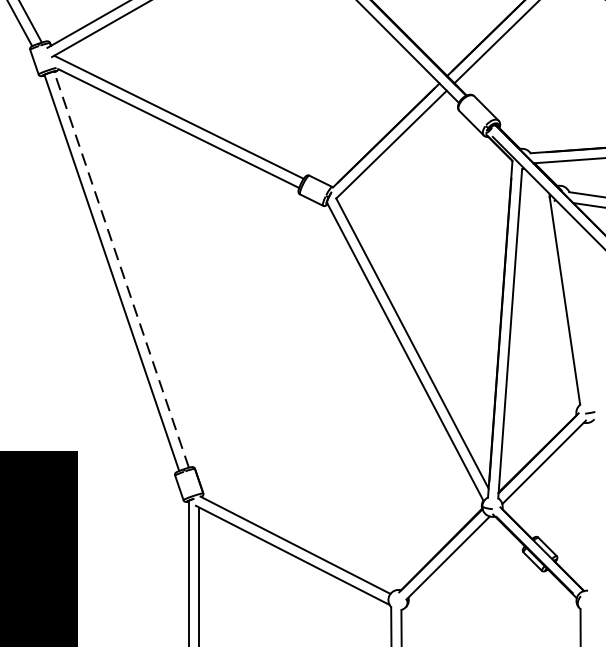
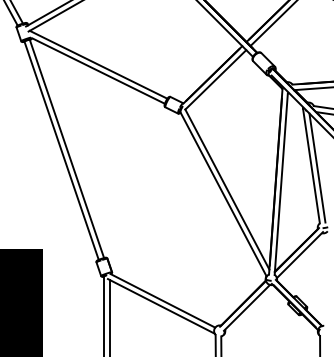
line: (120, 269) -> (66, 148), dashed -> solid
line: (575, 303) -> (317, 167), added

